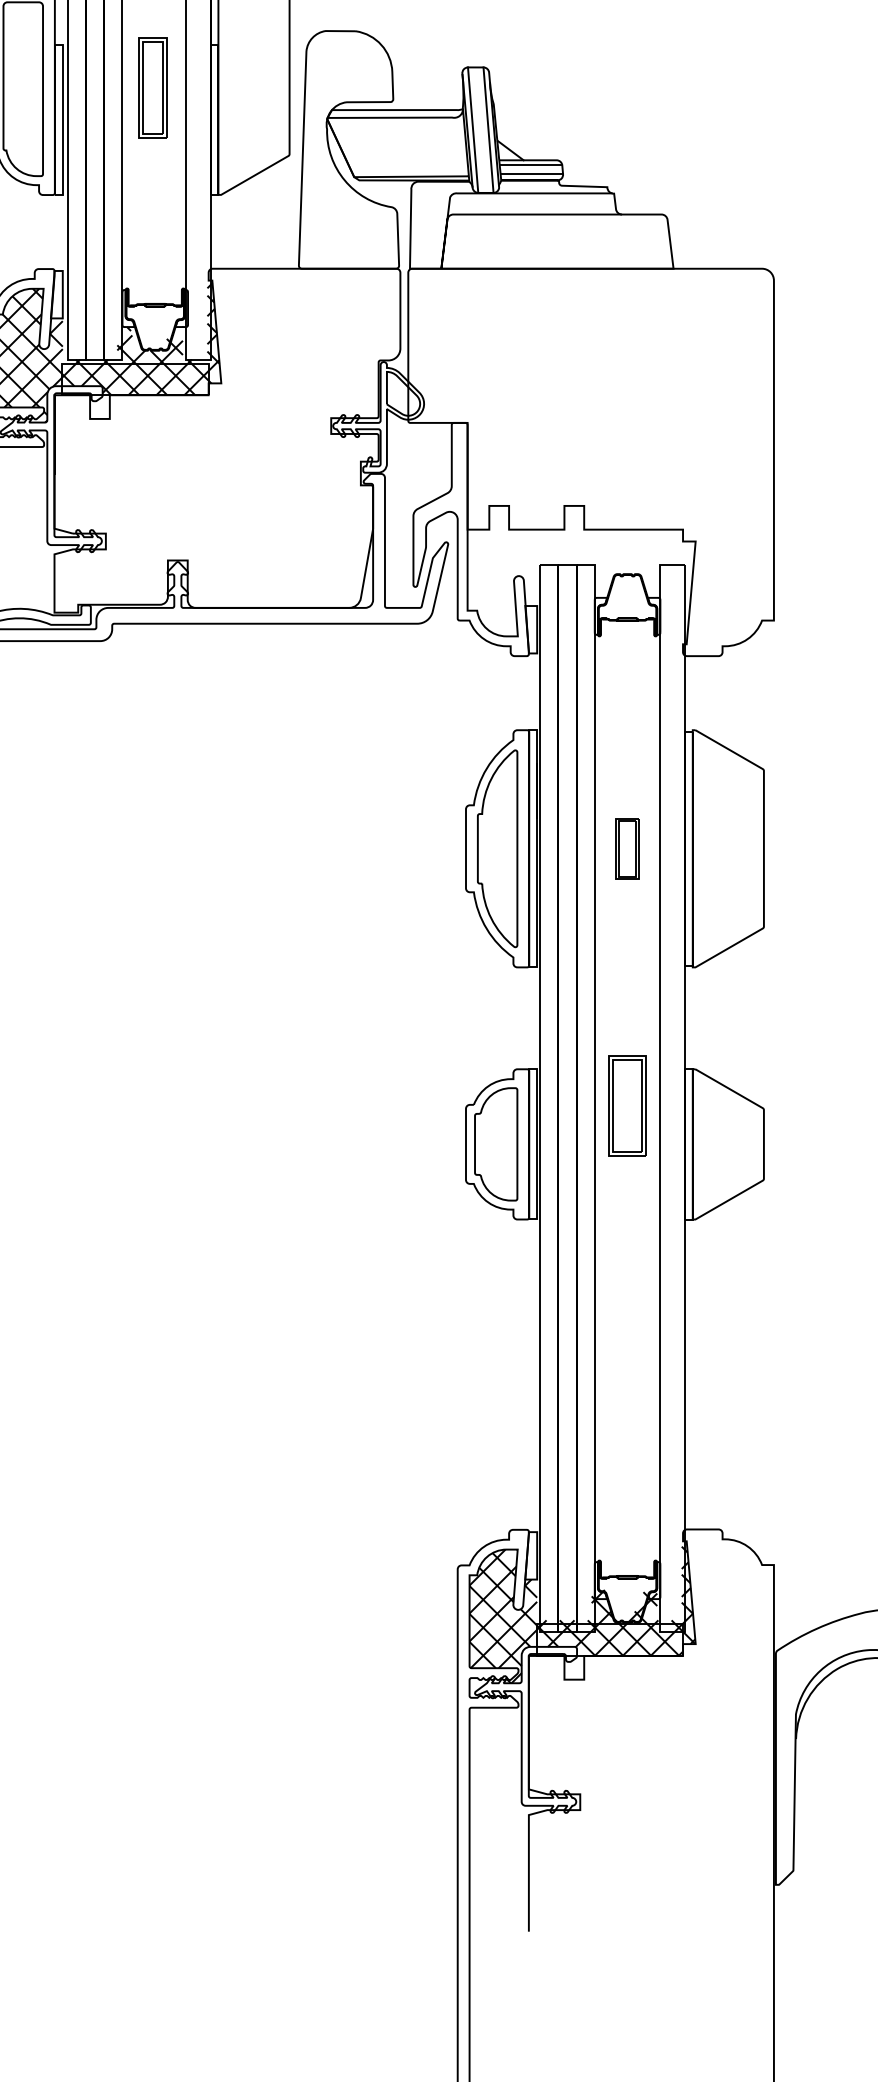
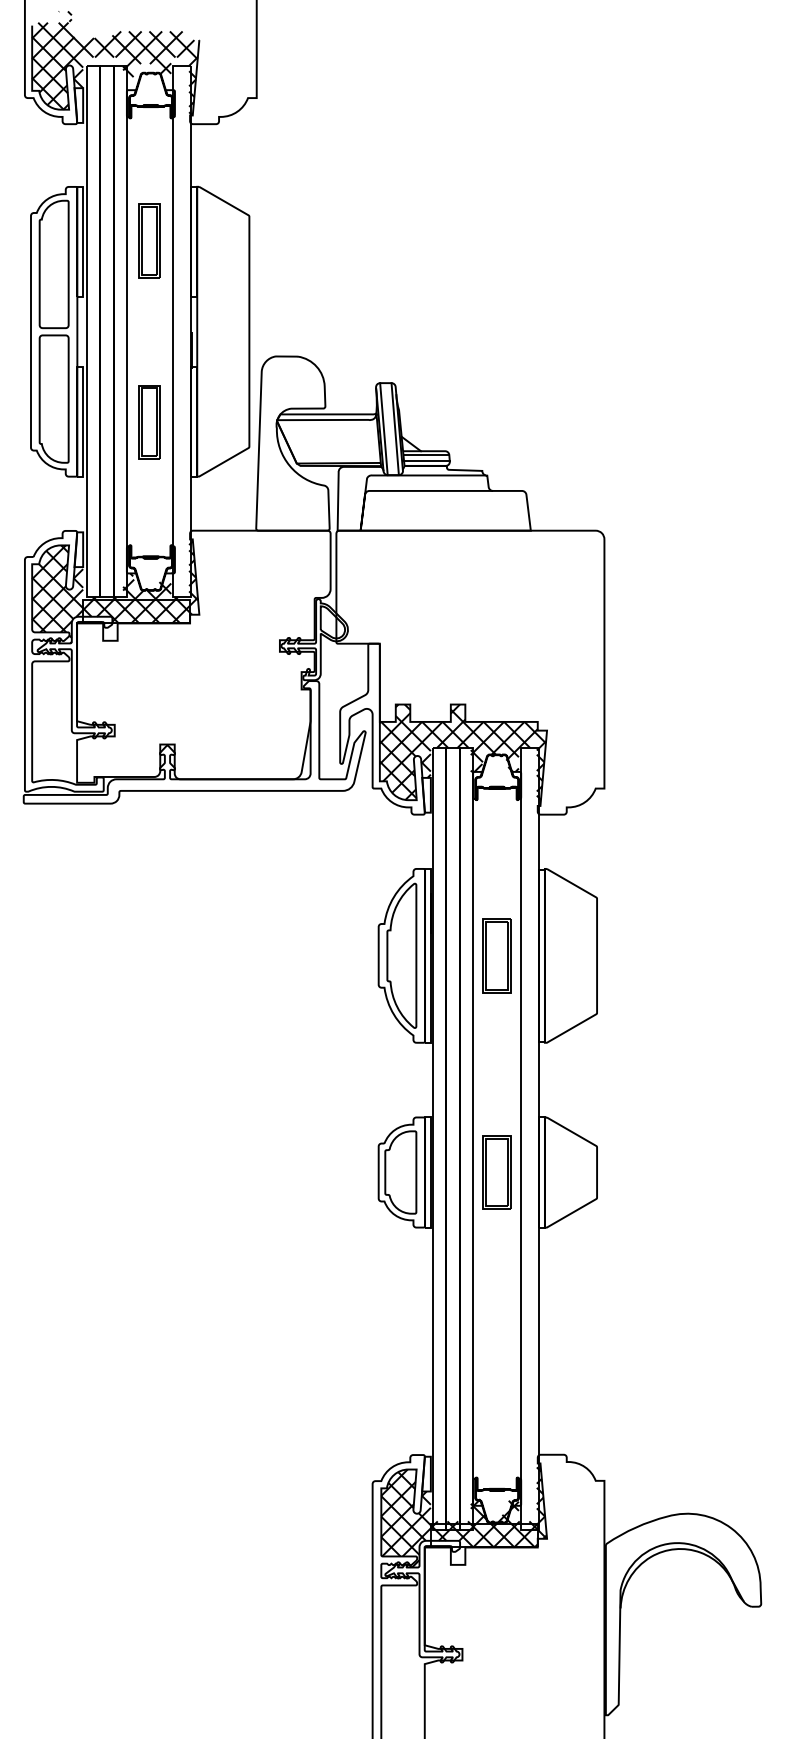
part: (153, 88) -> (149, 422), moved
hatch: (580, 569) -> (462, 751), added
part: (626, 848) -> (496, 955), size x1.67
part: (626, 1106) -> (496, 1172), moved

